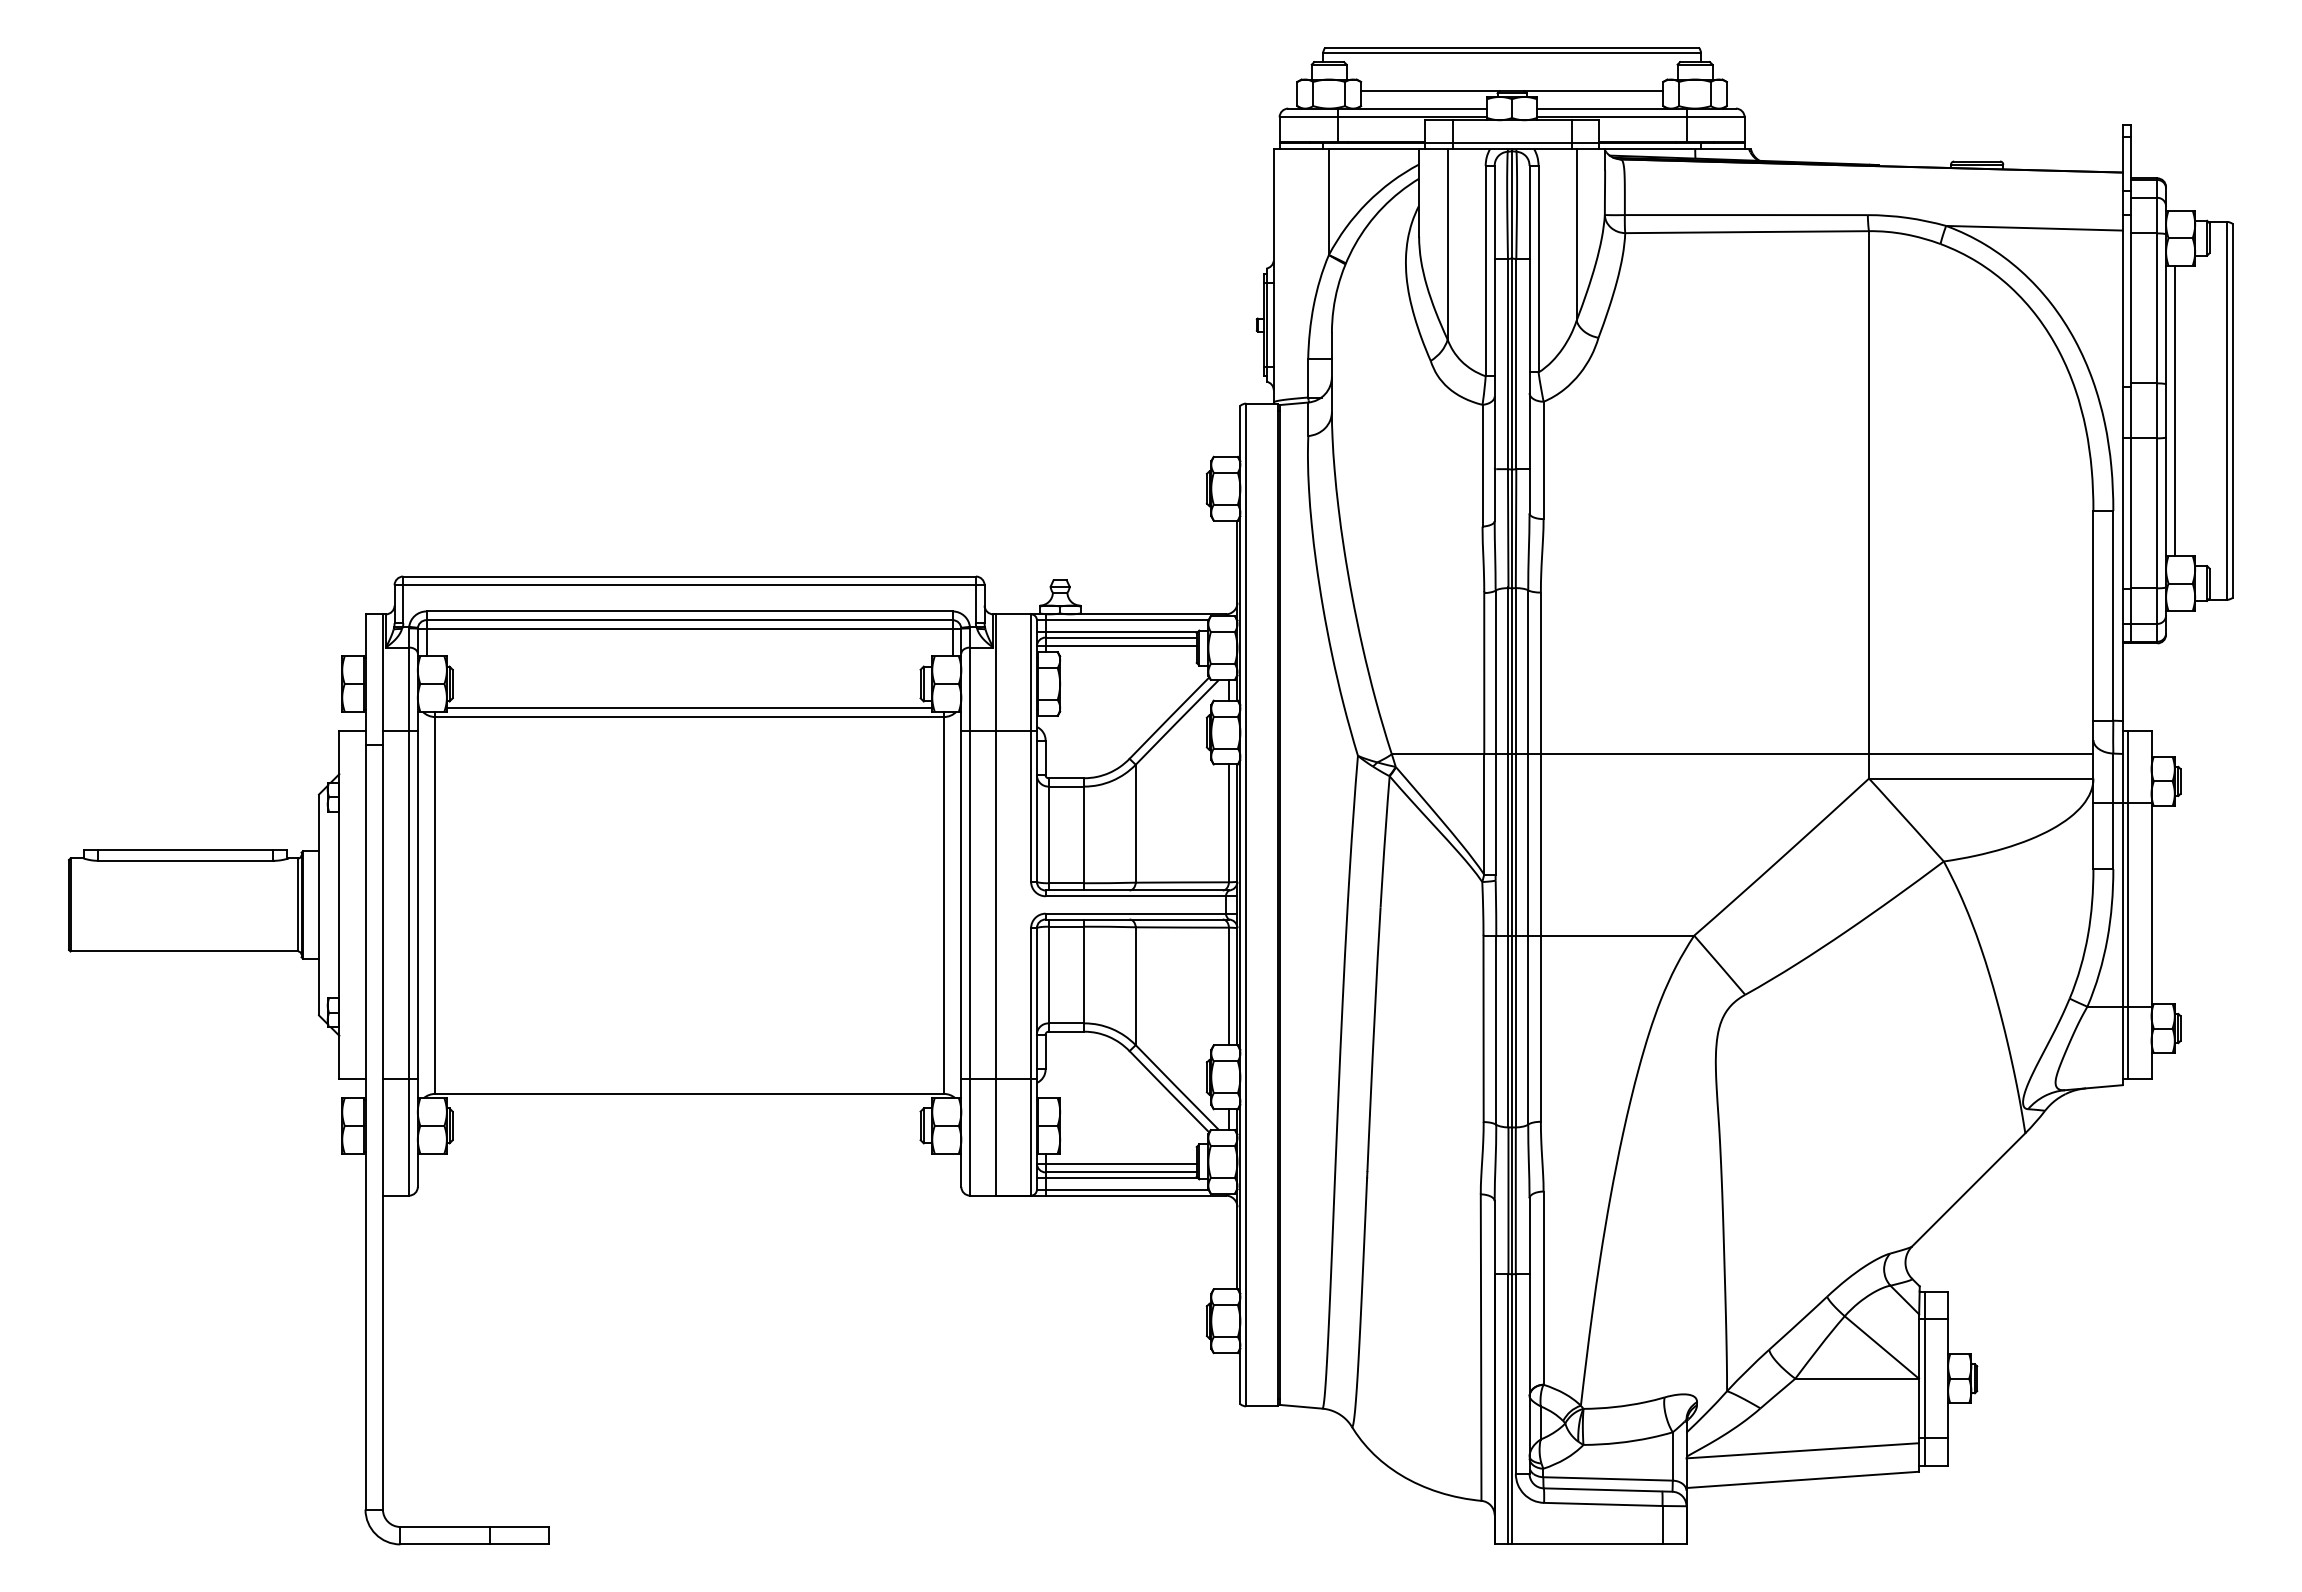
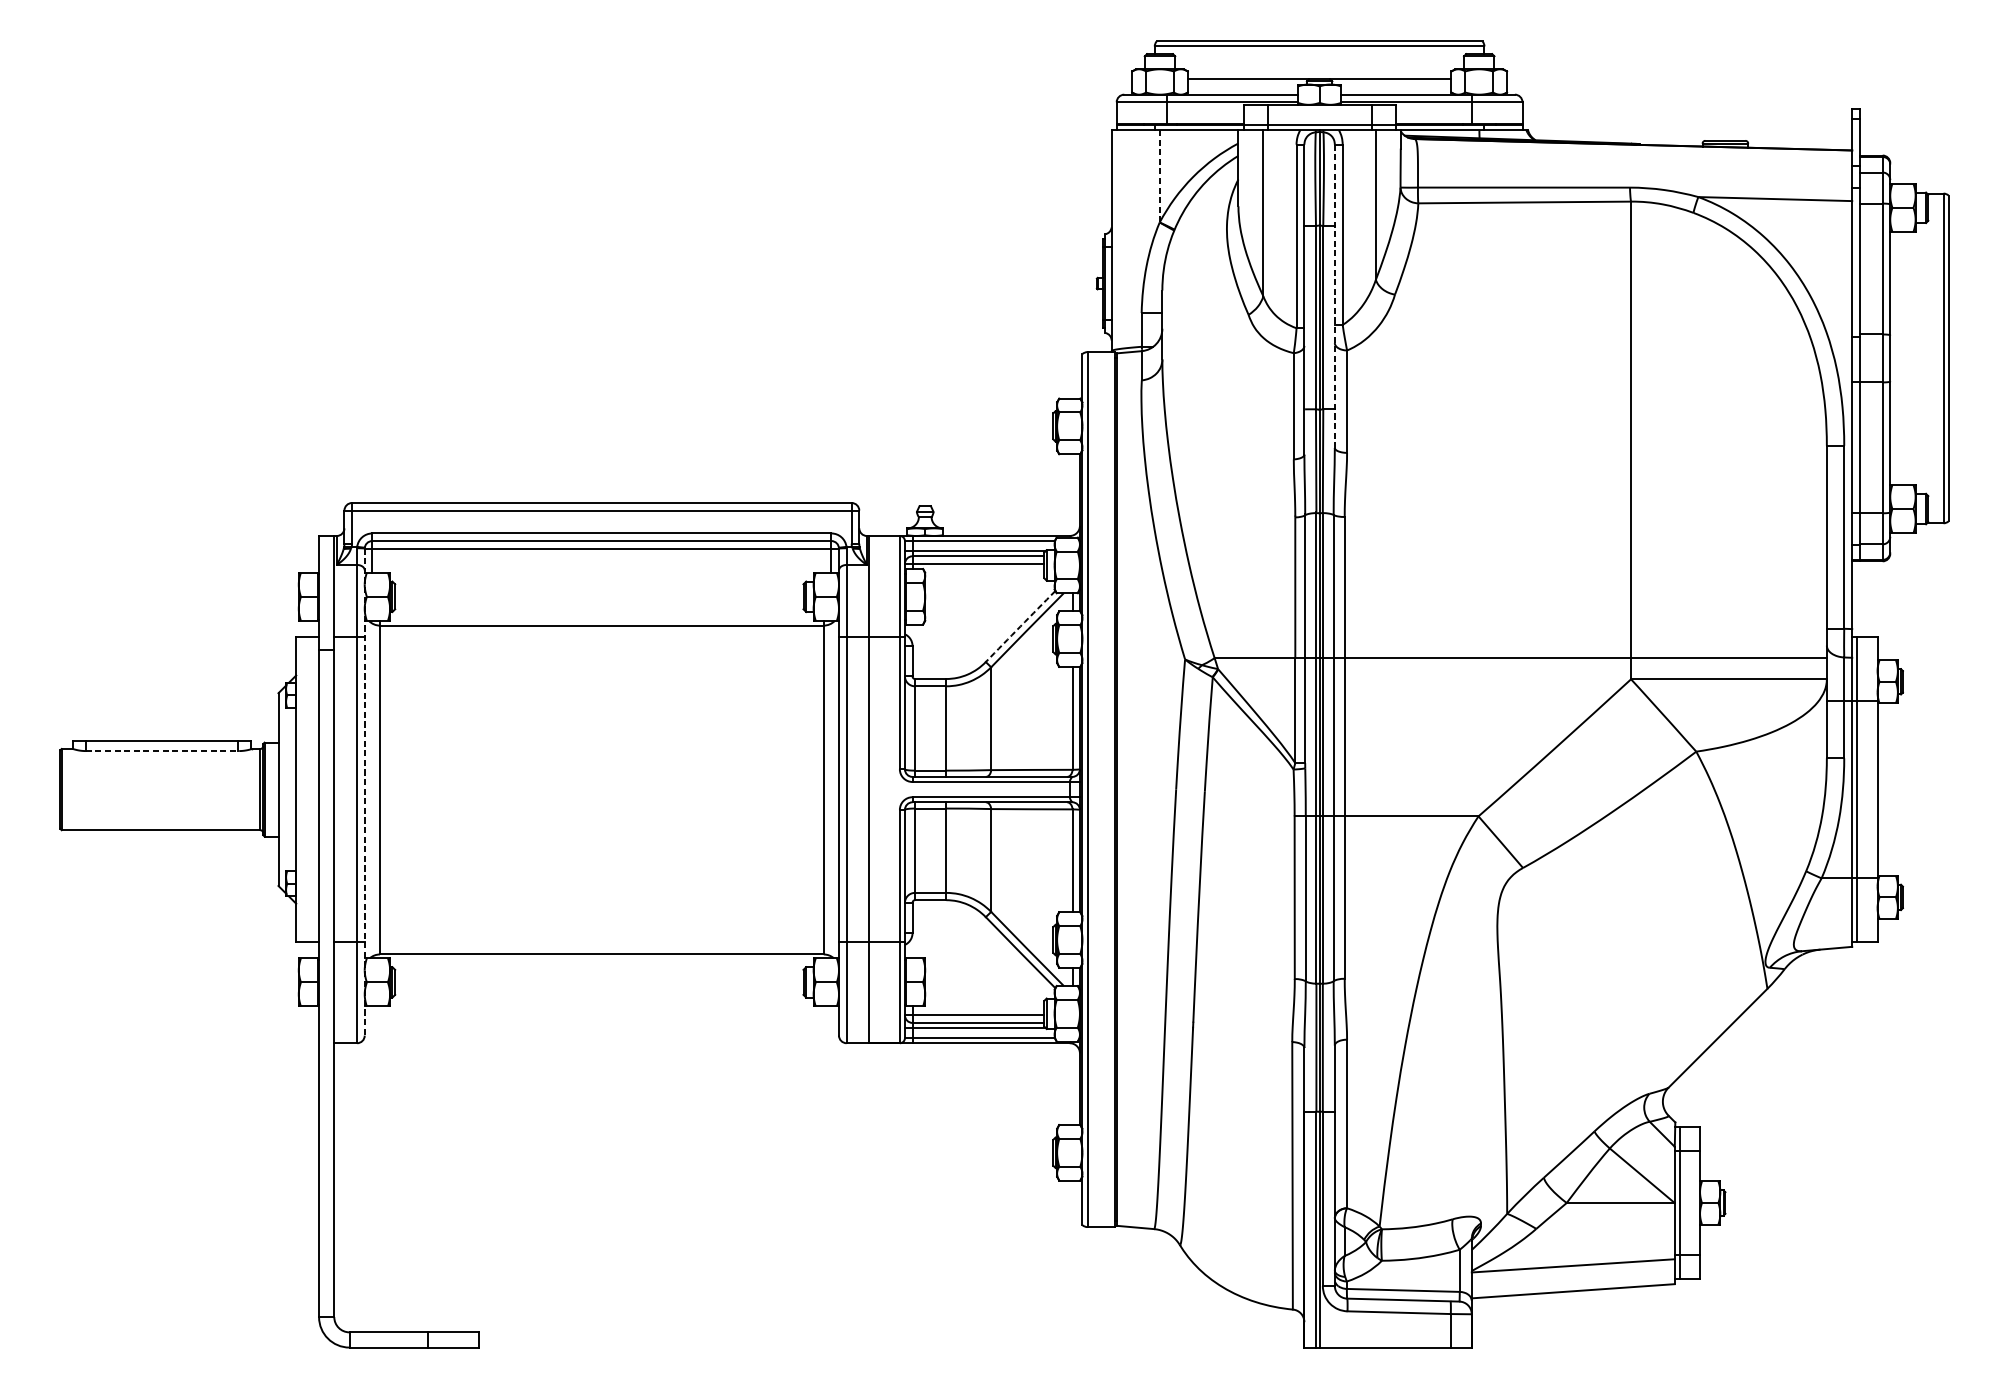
line: (1328, 202) -> (1159, 176), solid -> dashed
line: (1529, 339) -> (1334, 296), solid -> dashed
line: (2174, 410) -> (1897, 358), removed
line: (689, 708) -> (601, 618), removed
arc: (1169, 718) -> (1020, 626), solid -> dashed
line: (186, 860) -> (162, 750), solid -> dashed
line: (417, 908) -> (364, 792), solid -> dashed

